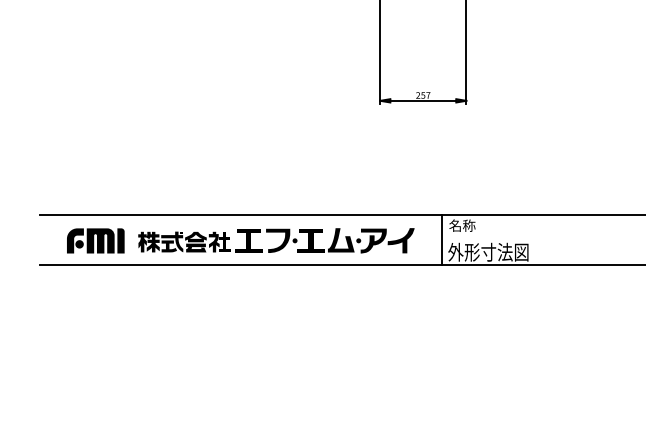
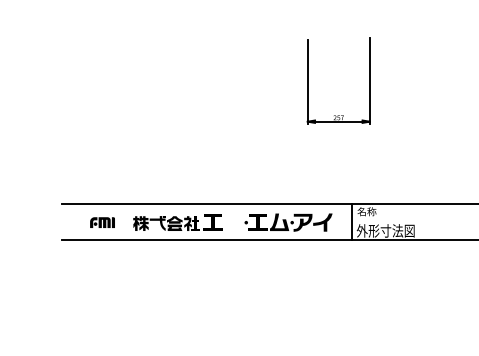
part: (95, 240) -> (102, 222), size x0.6
fill: (277, 240) -> (233, 222), removed
fill: (169, 246) -> (155, 226), removed

